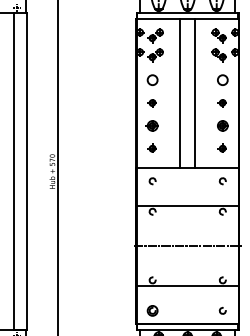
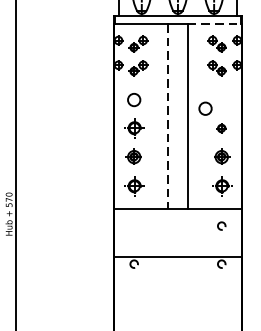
line: (217, 19) -> (215, 24), solid -> dashed
circle: (222, 79) -> (205, 107), moved
line: (180, 94) -> (168, 117), solid -> dashed
part: (151, 103) -> (132, 129), size x1.6
part: (151, 147) -> (132, 184), size x1.6
part: (221, 147) -> (220, 184), size x1.6
arc: (151, 182) -> (132, 227), removed
line: (187, 246) -> (177, 307), removed

